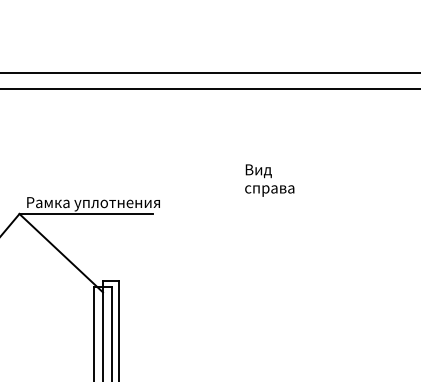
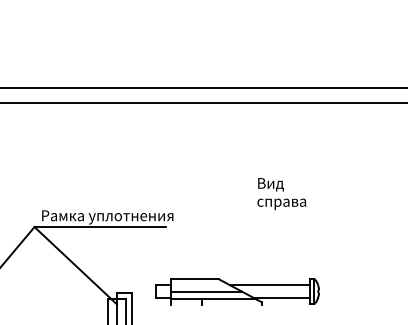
part: (224, 279) -> (237, 291), added

